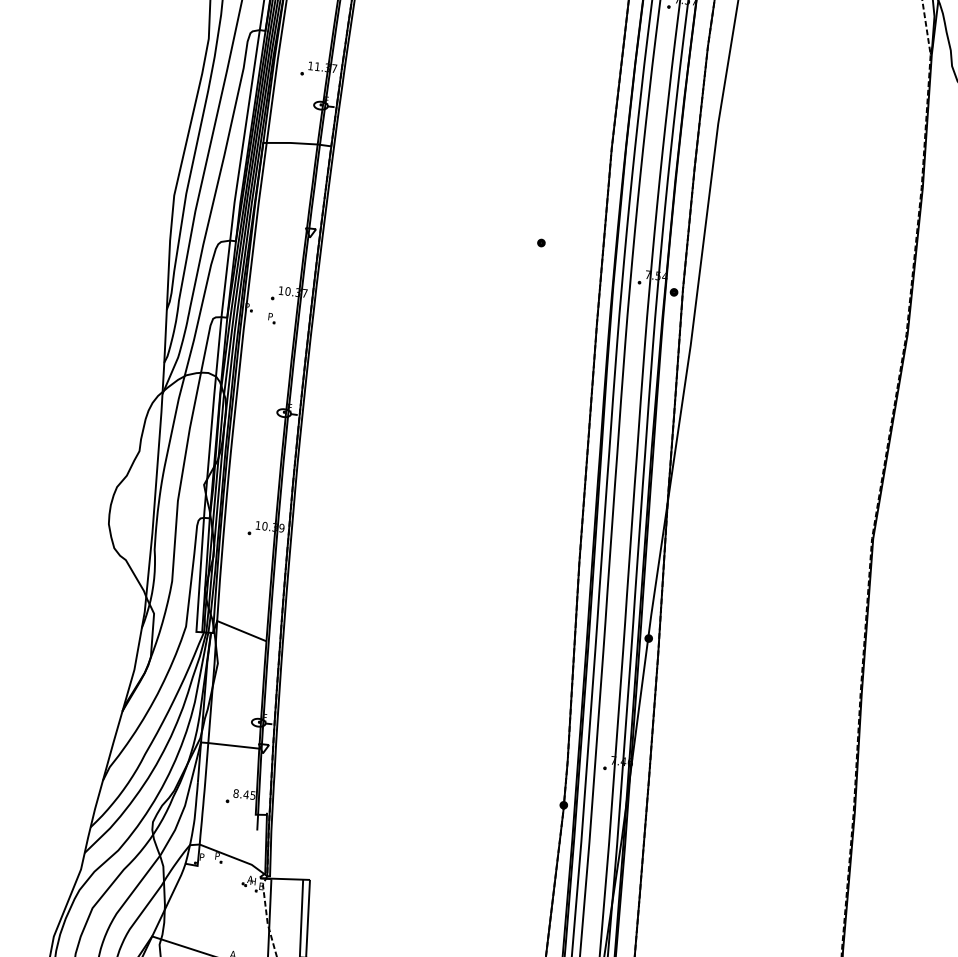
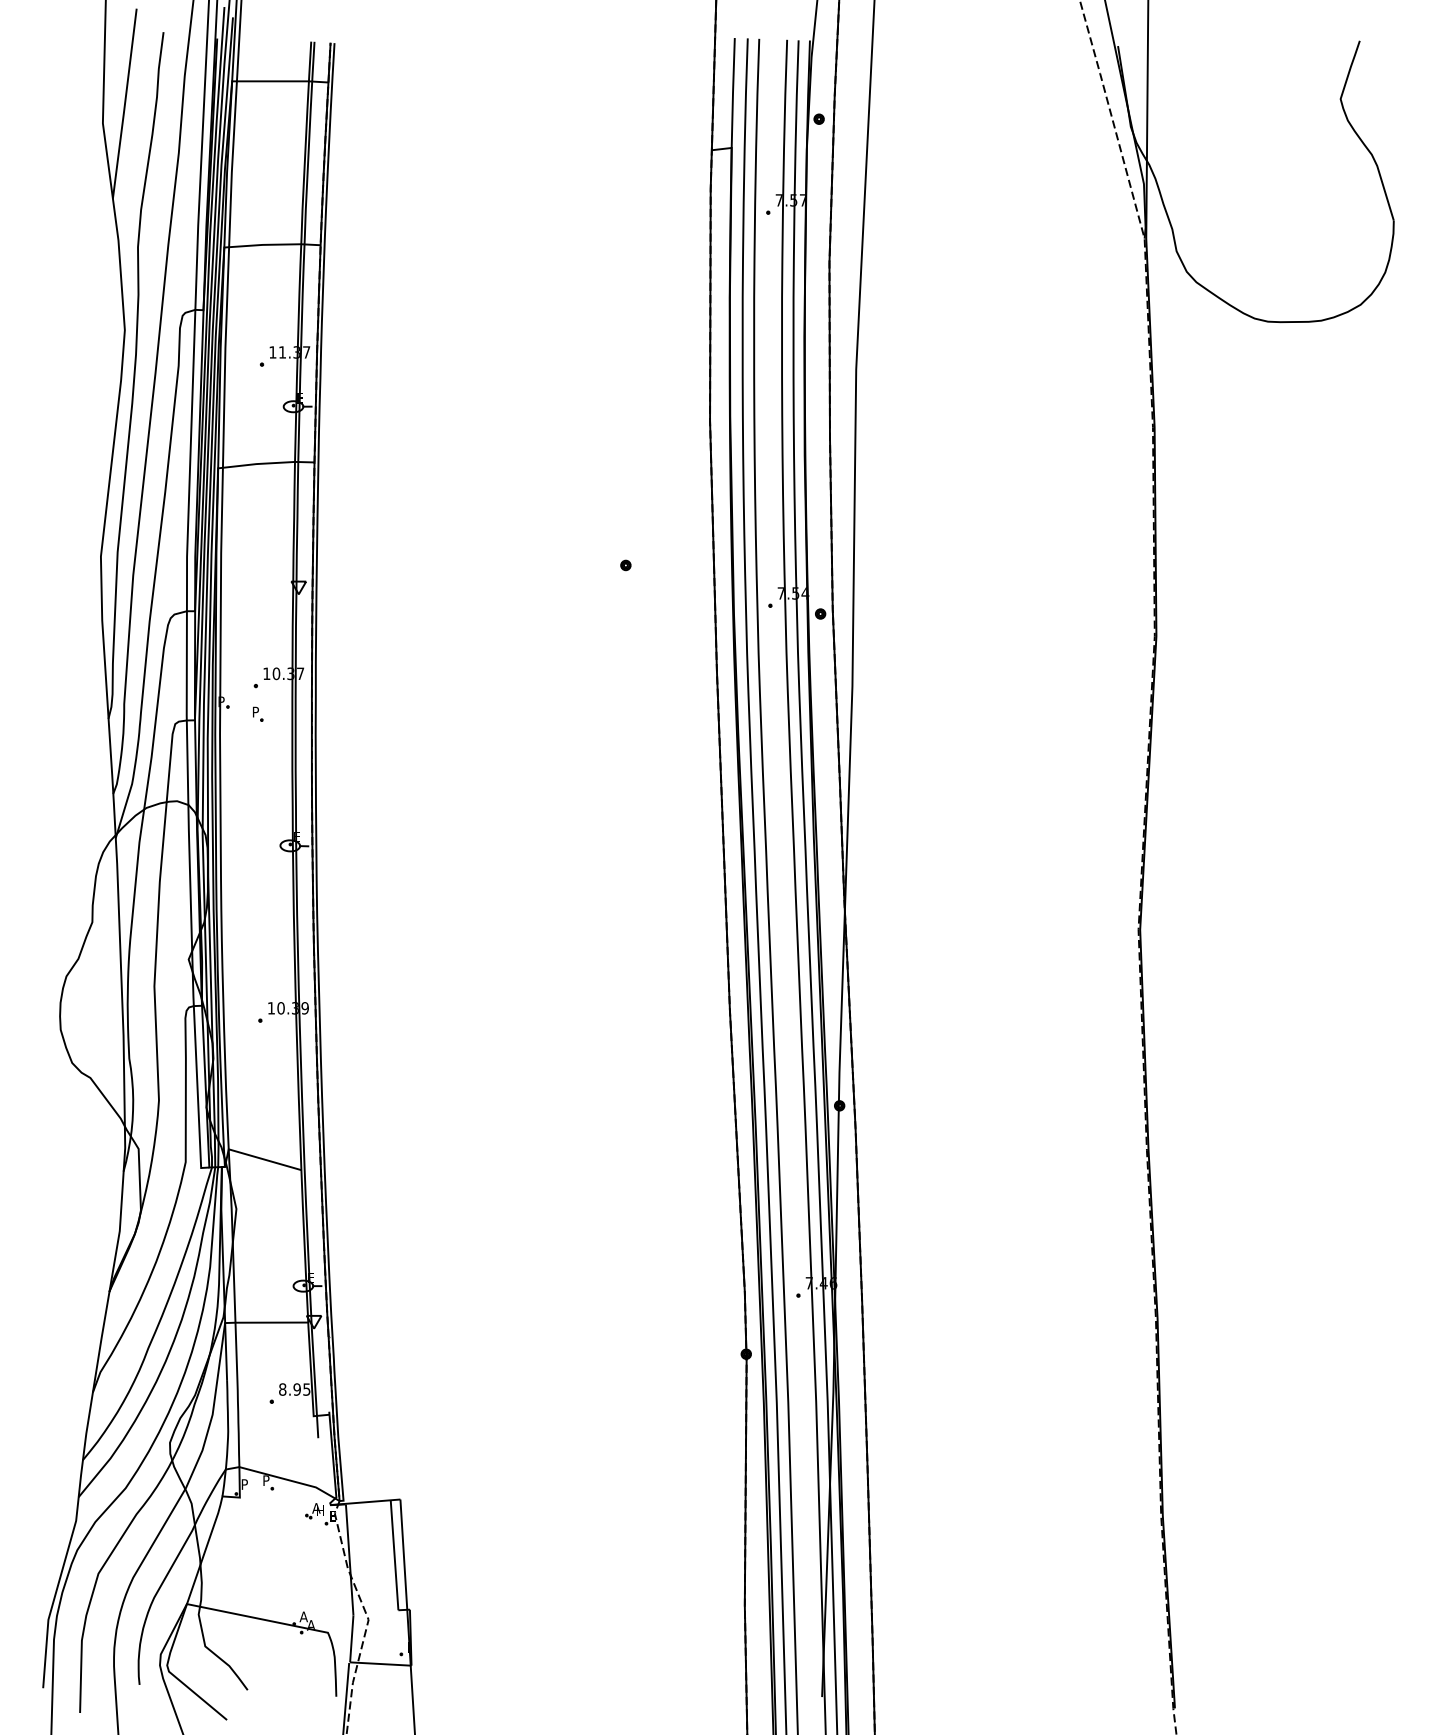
text: (246, 794) -> (297, 1389), 8.45 -> 8.95

